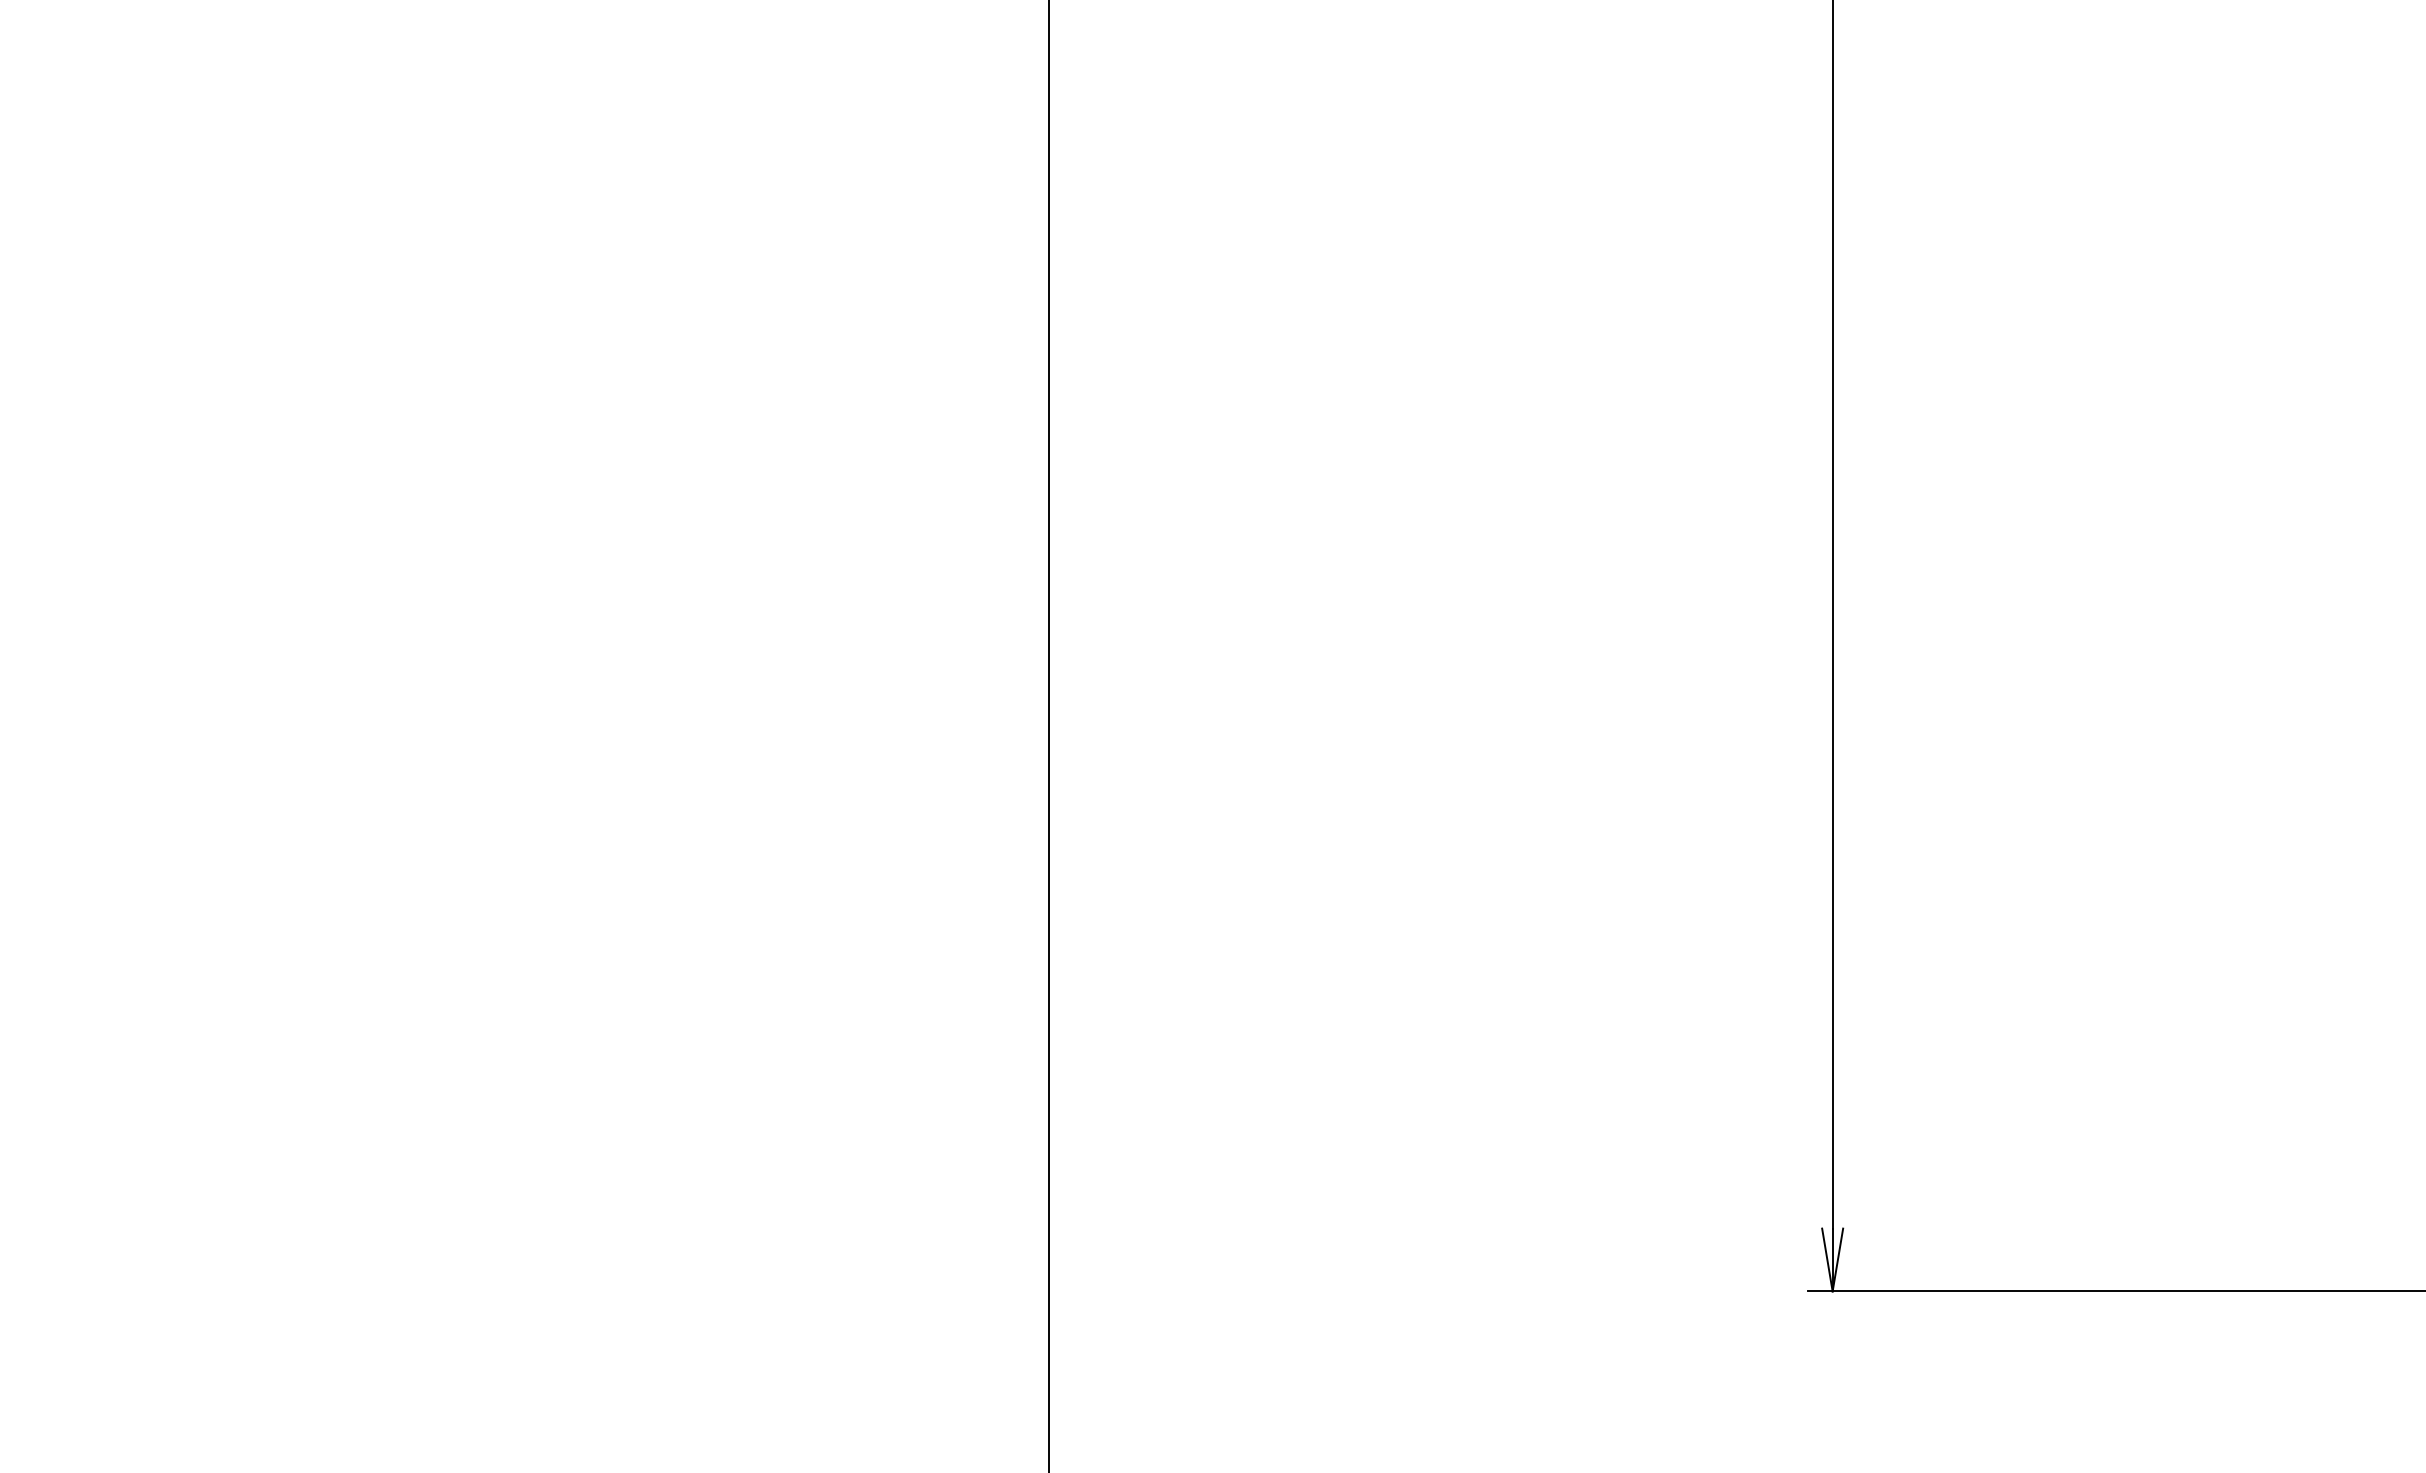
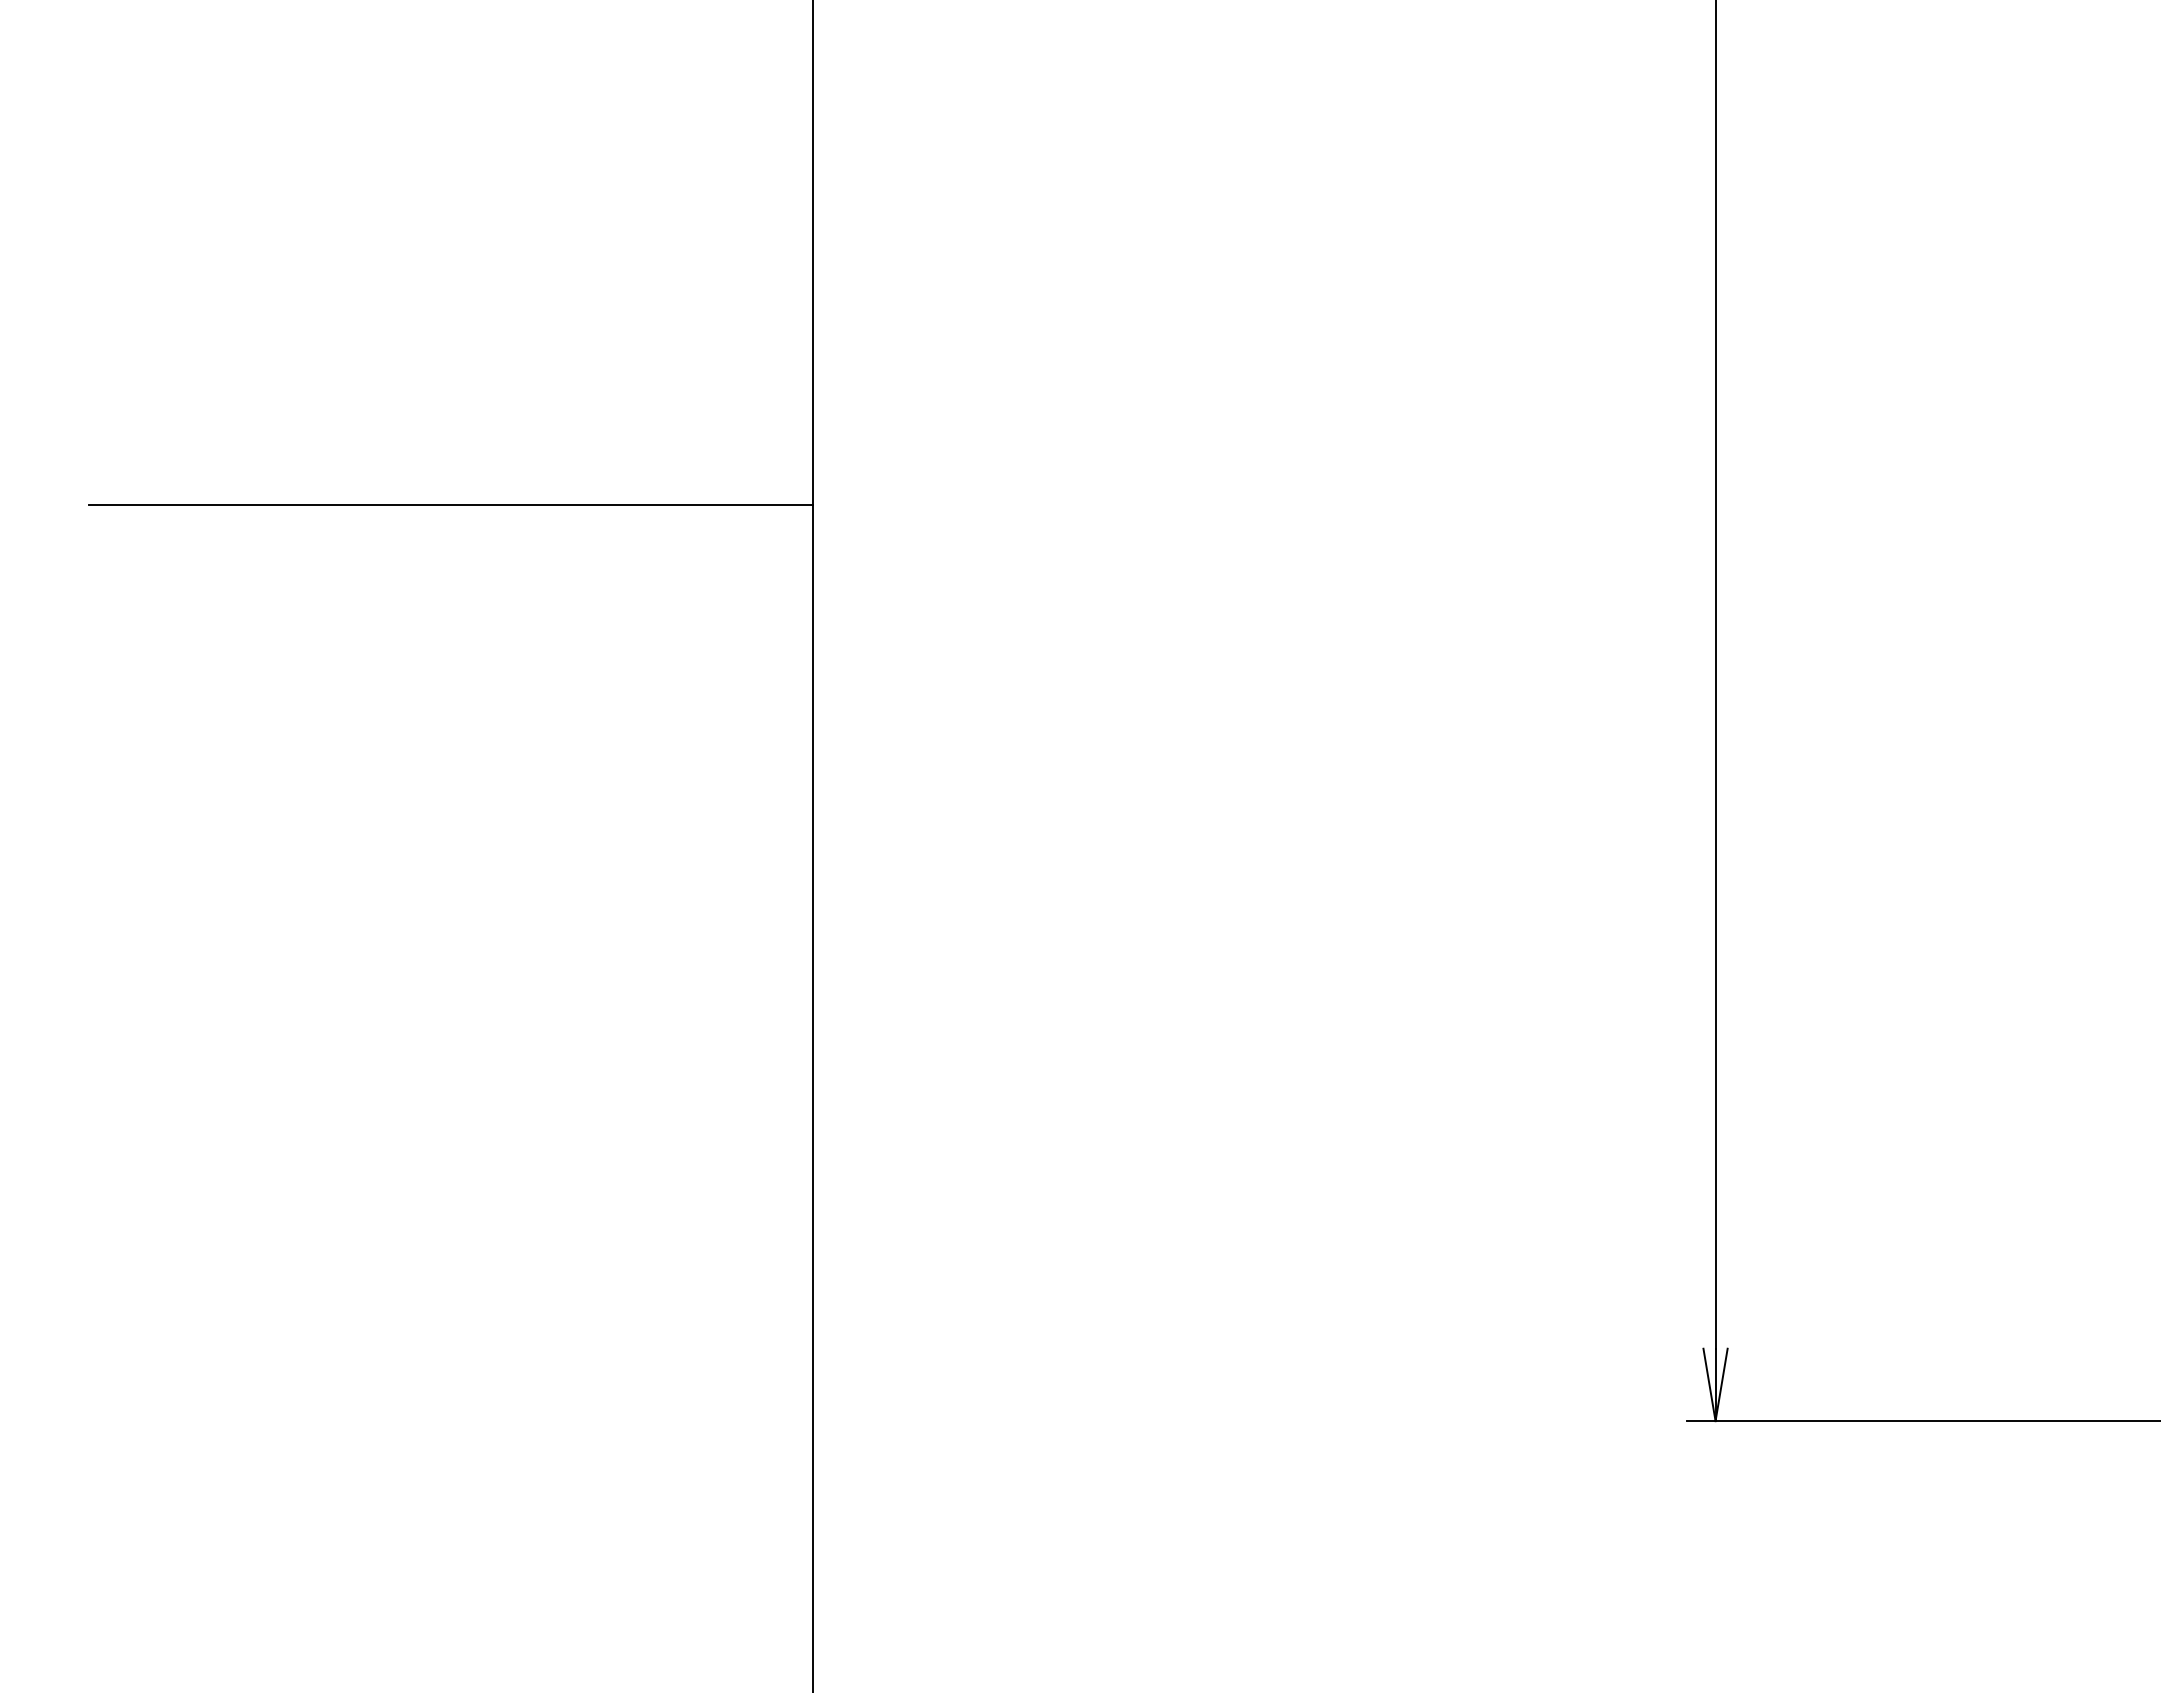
line: (734, 496) -> (450, 505), added

